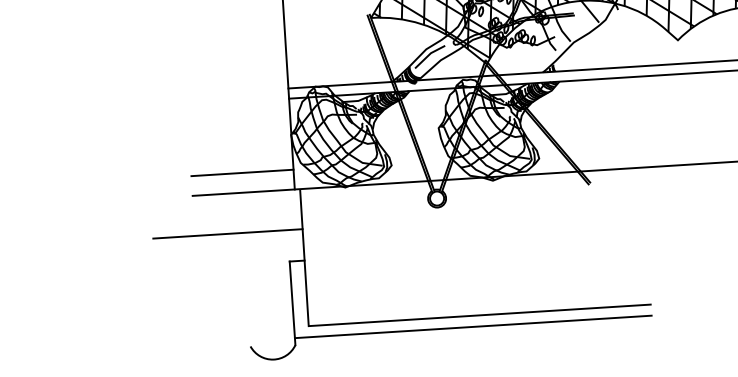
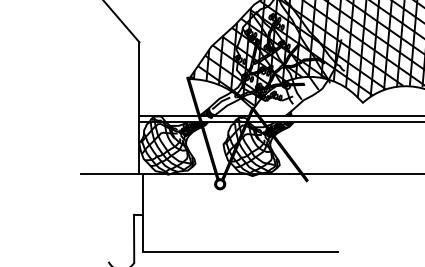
line: (242, 172) -> (110, 162), removed
line: (227, 233) -> (99, 196), removed
line: (473, 326) -> (236, 258), removed

